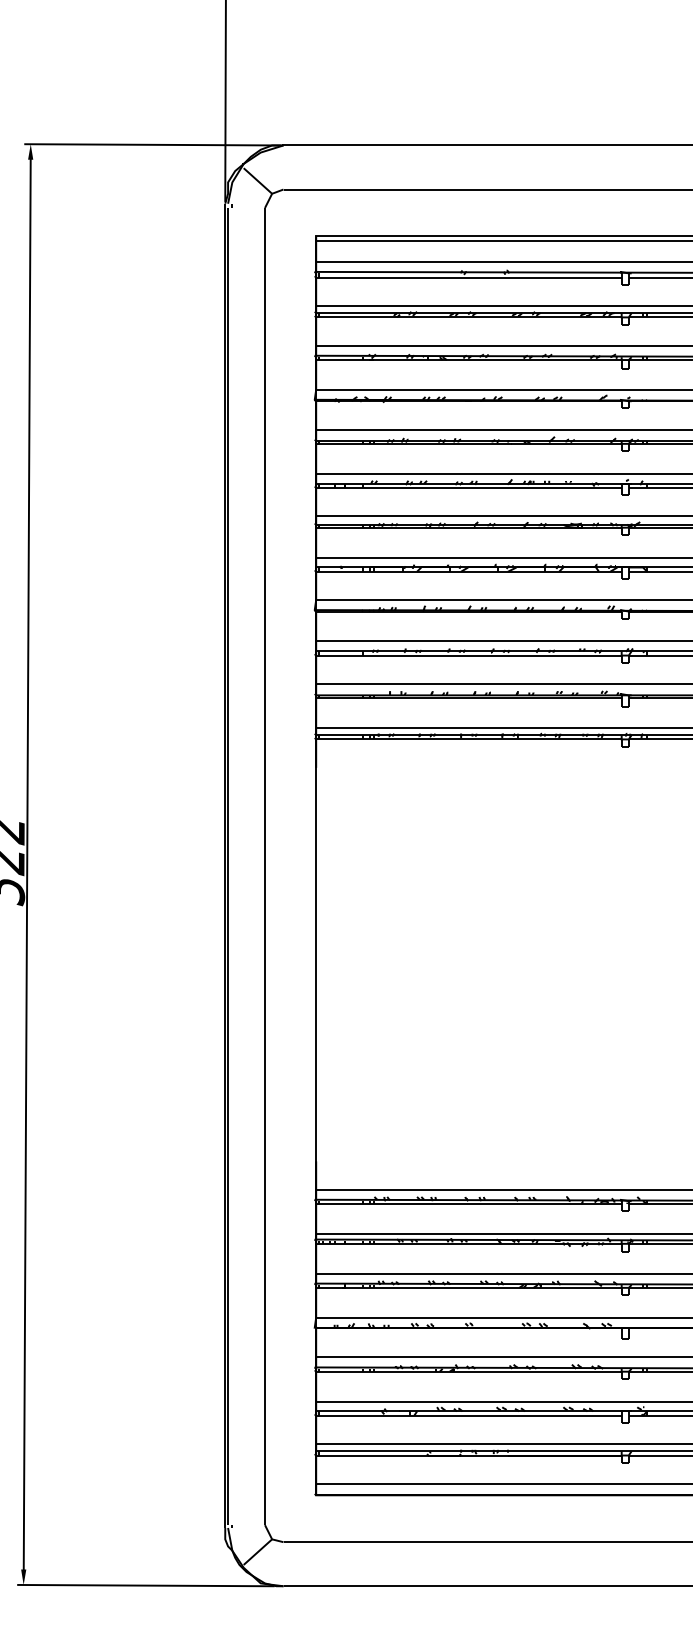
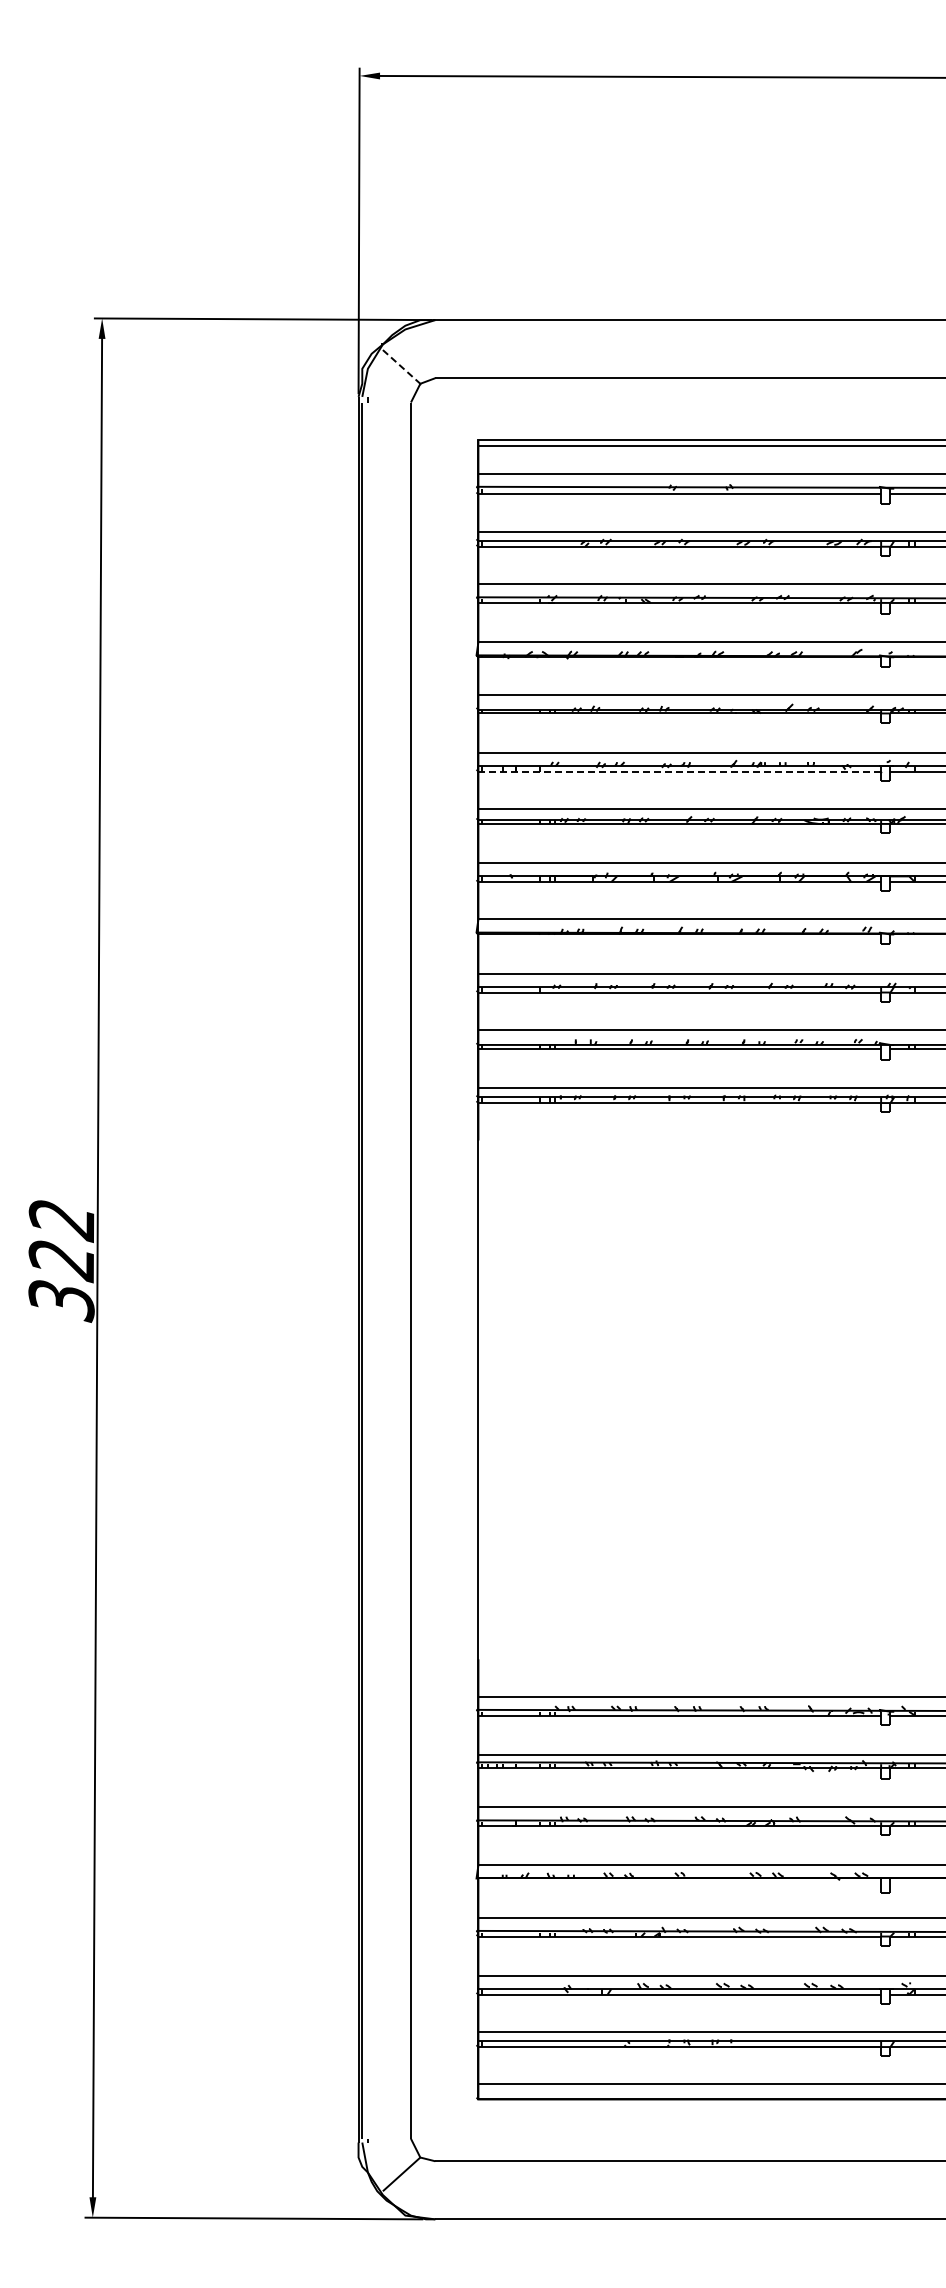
line: (257, 181) -> (401, 367), solid -> dashed
line: (469, 487) -> (680, 771), solid -> dashed

